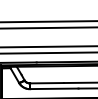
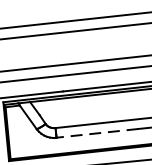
line: (53, 88) -> (95, 132), solid -> dashed

